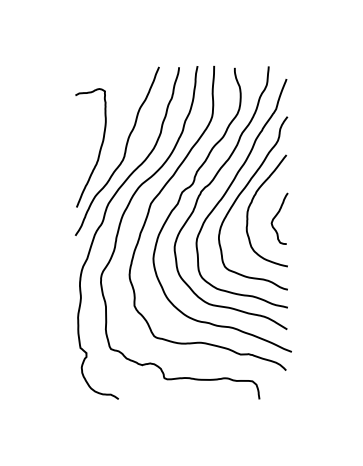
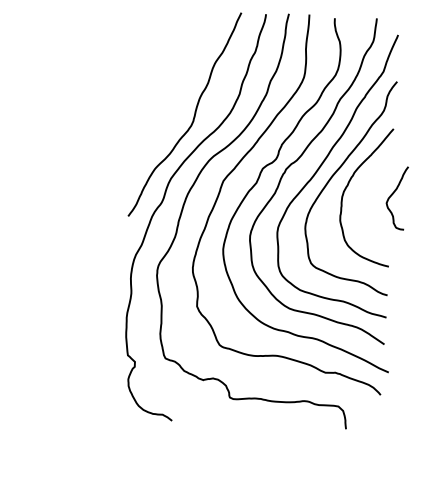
curve: (99, 149) -> (162, 111), removed
curve: (277, 215) -> (394, 193), moved

